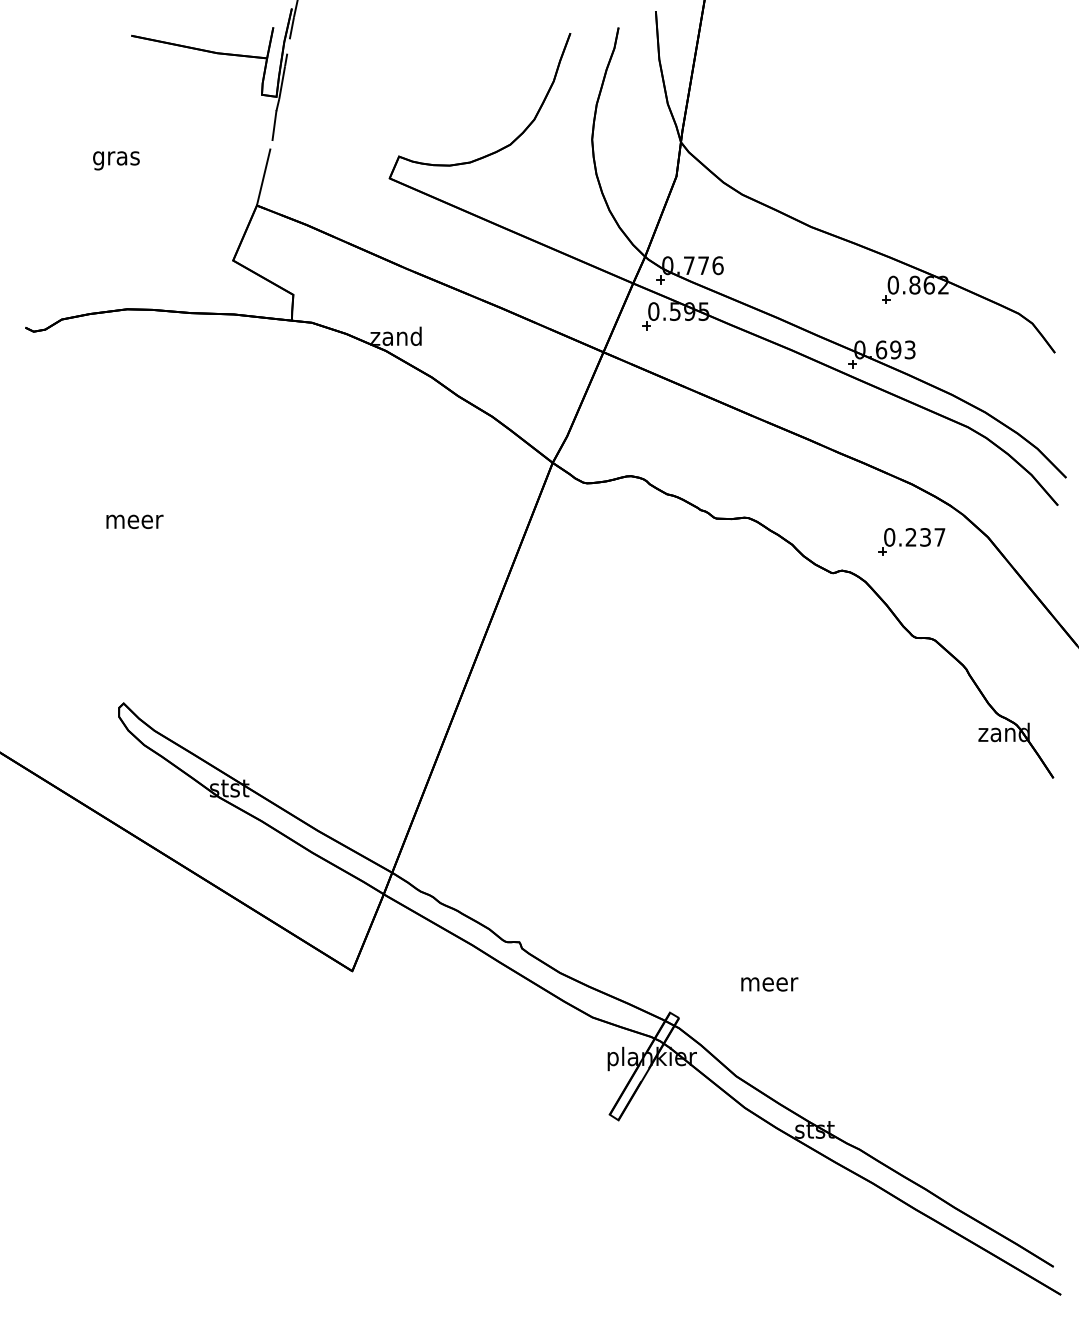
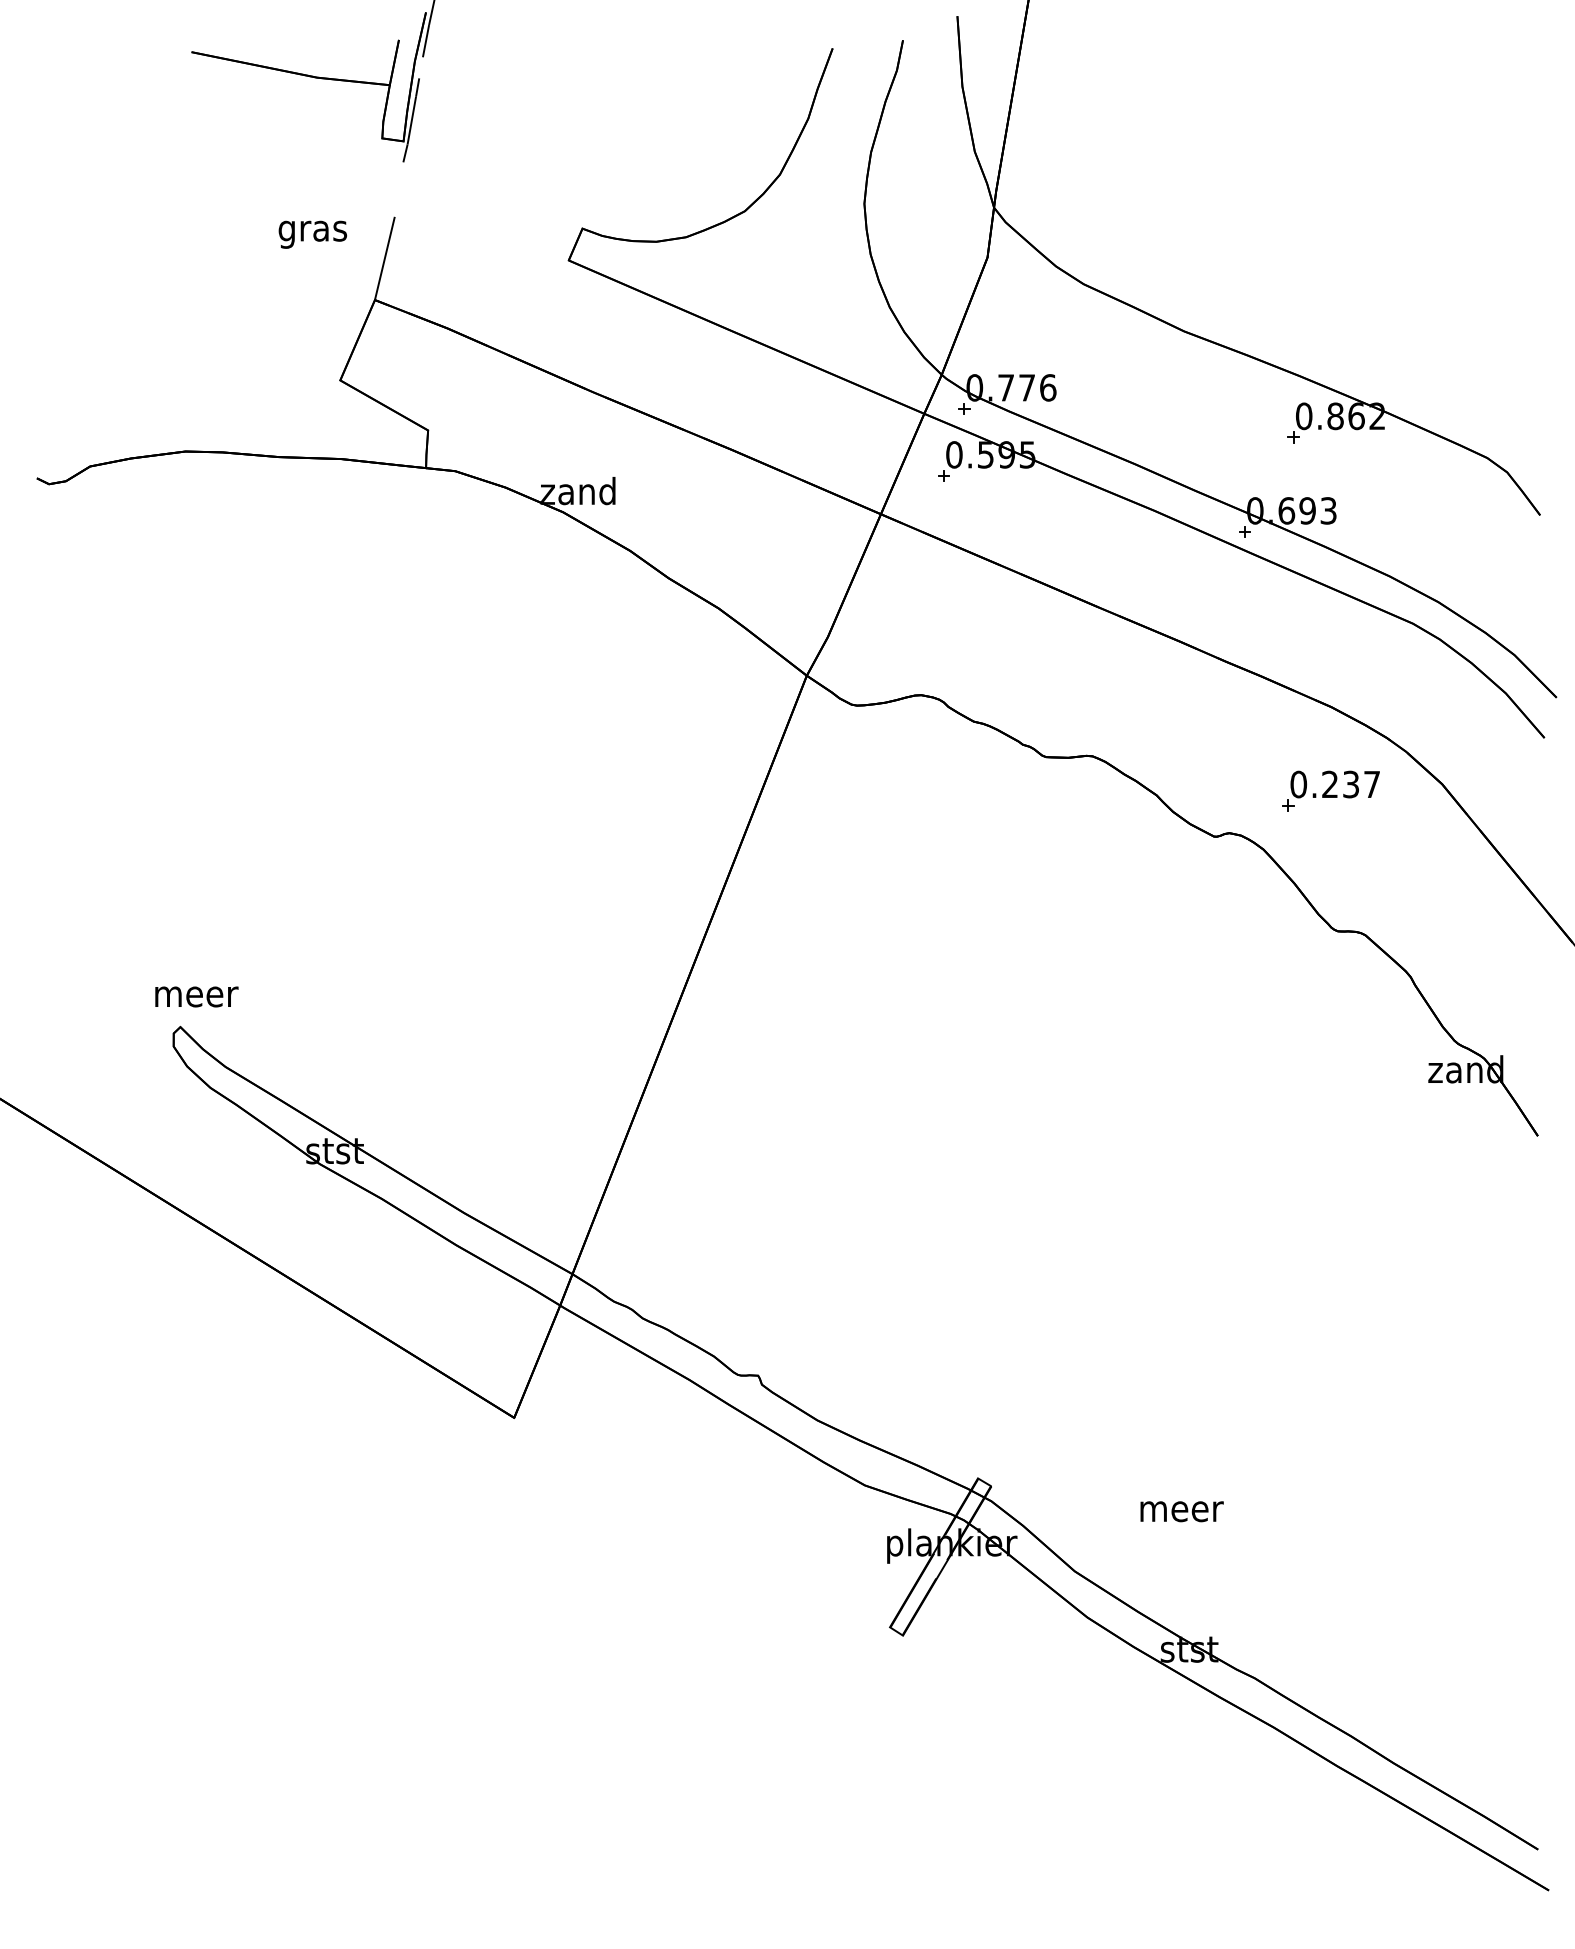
line: (274, 125) -> (400, 183), removed
text: (116, 160) -> (313, 234), moved
text: (134, 521) -> (196, 996), moved
text: (769, 984) -> (1181, 1511), moved

